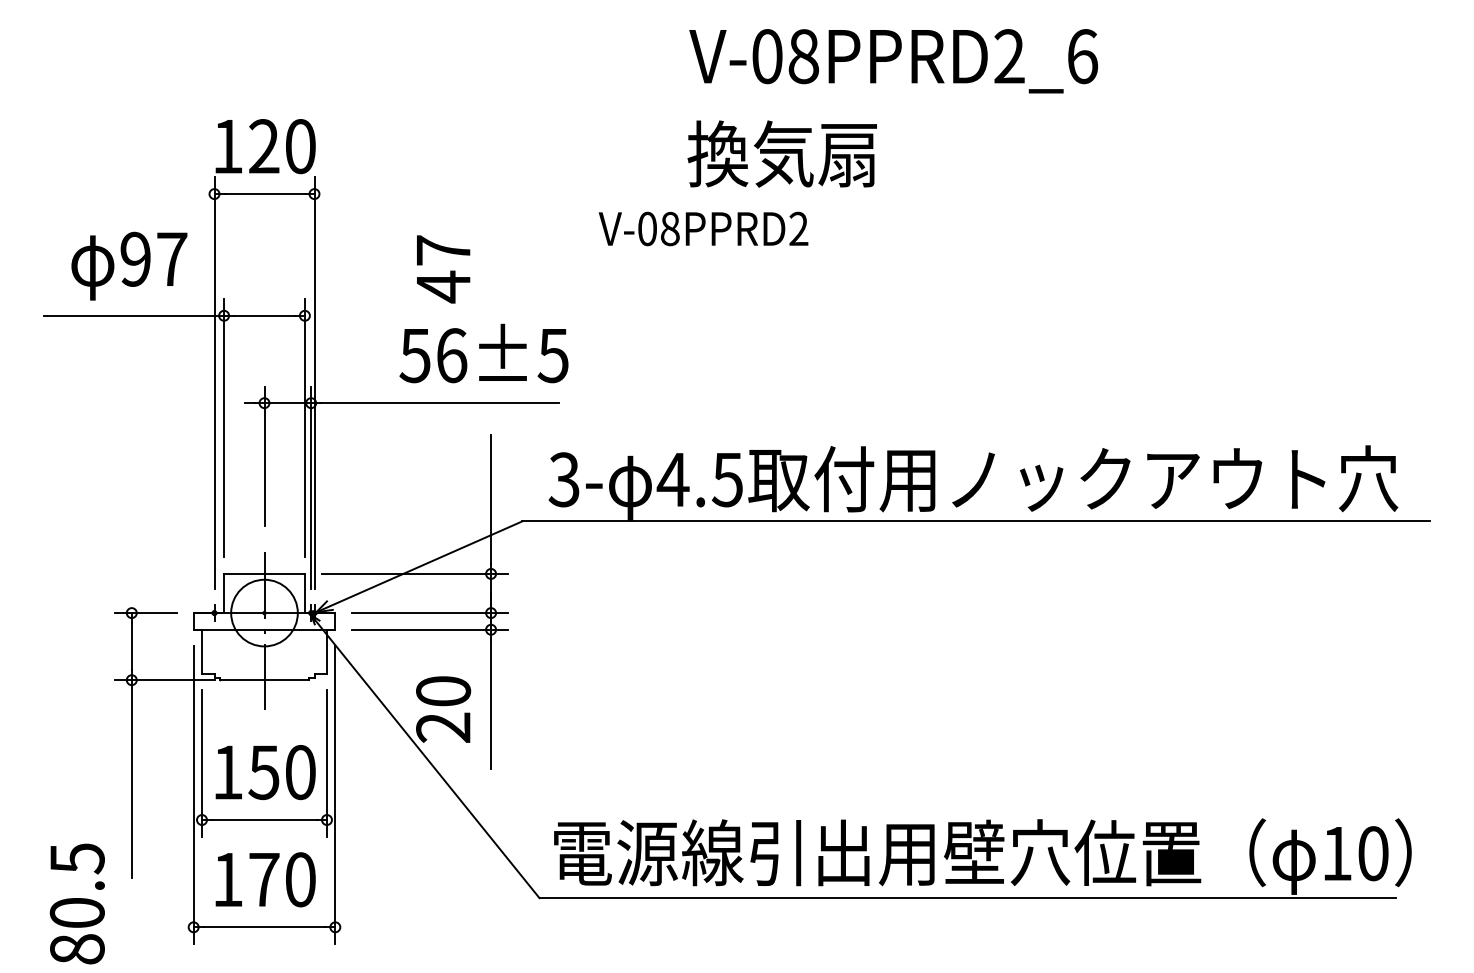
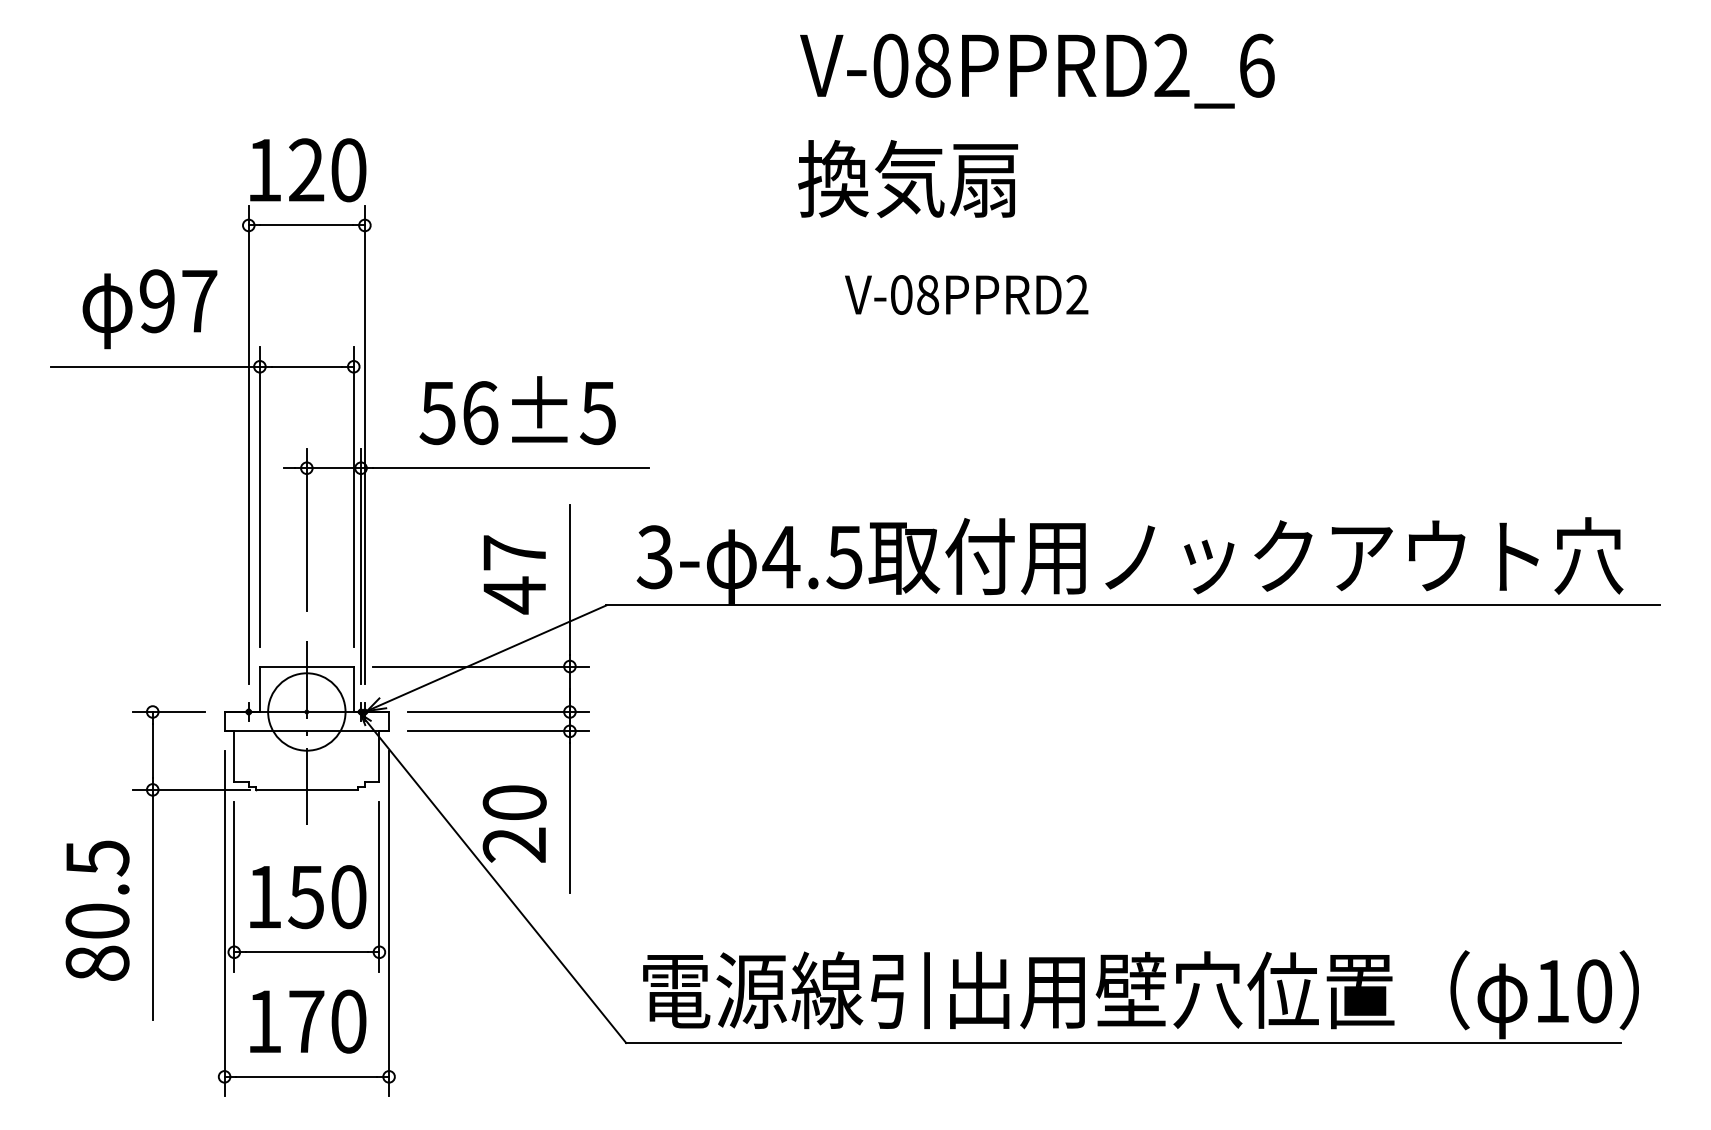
text: (703, 228) -> (966, 294), moved
text: (443, 269) -> (514, 574), moved
text: (483, 353) -> (517, 410), moved
text: (77, 903) -> (97, 910), moved

